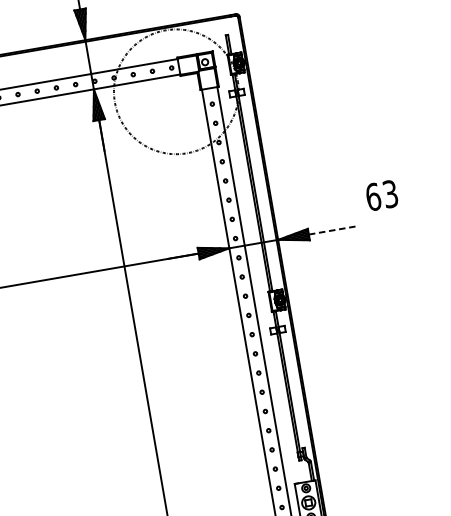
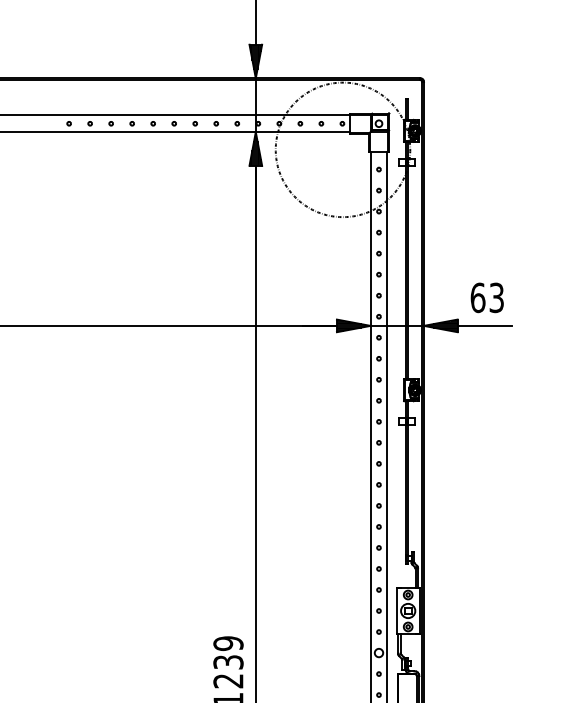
text: (381, 195) -> (486, 297), moved
line: (334, 229) -> (485, 325), dashed -> solid

